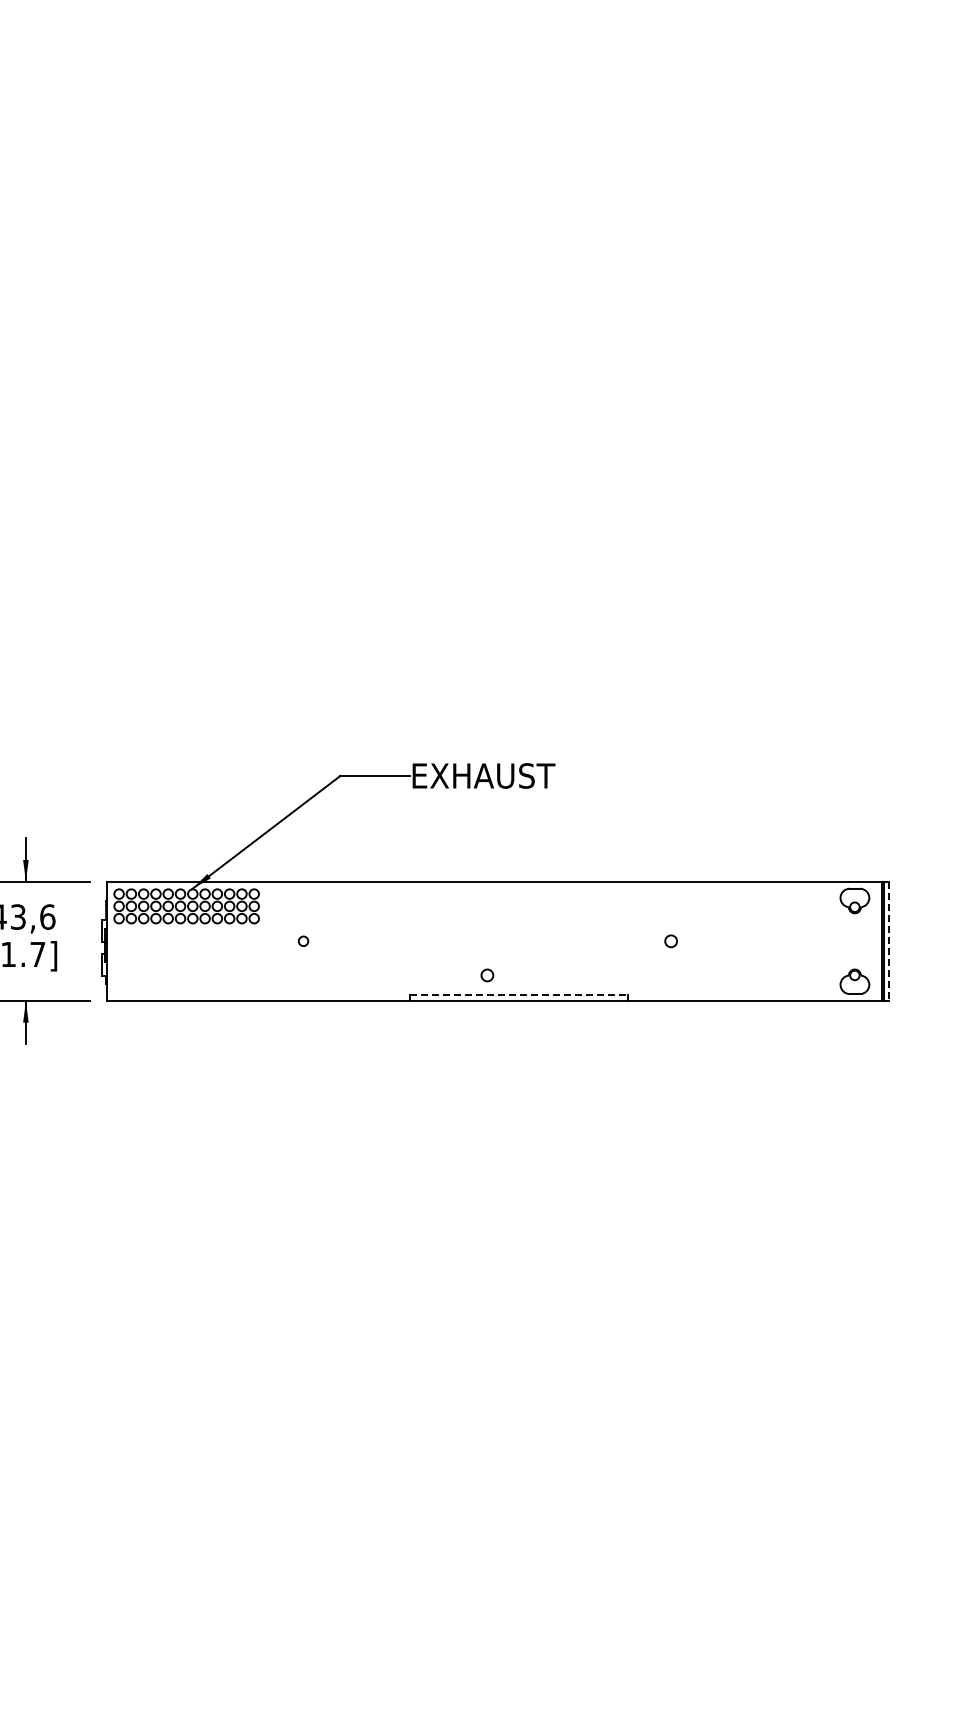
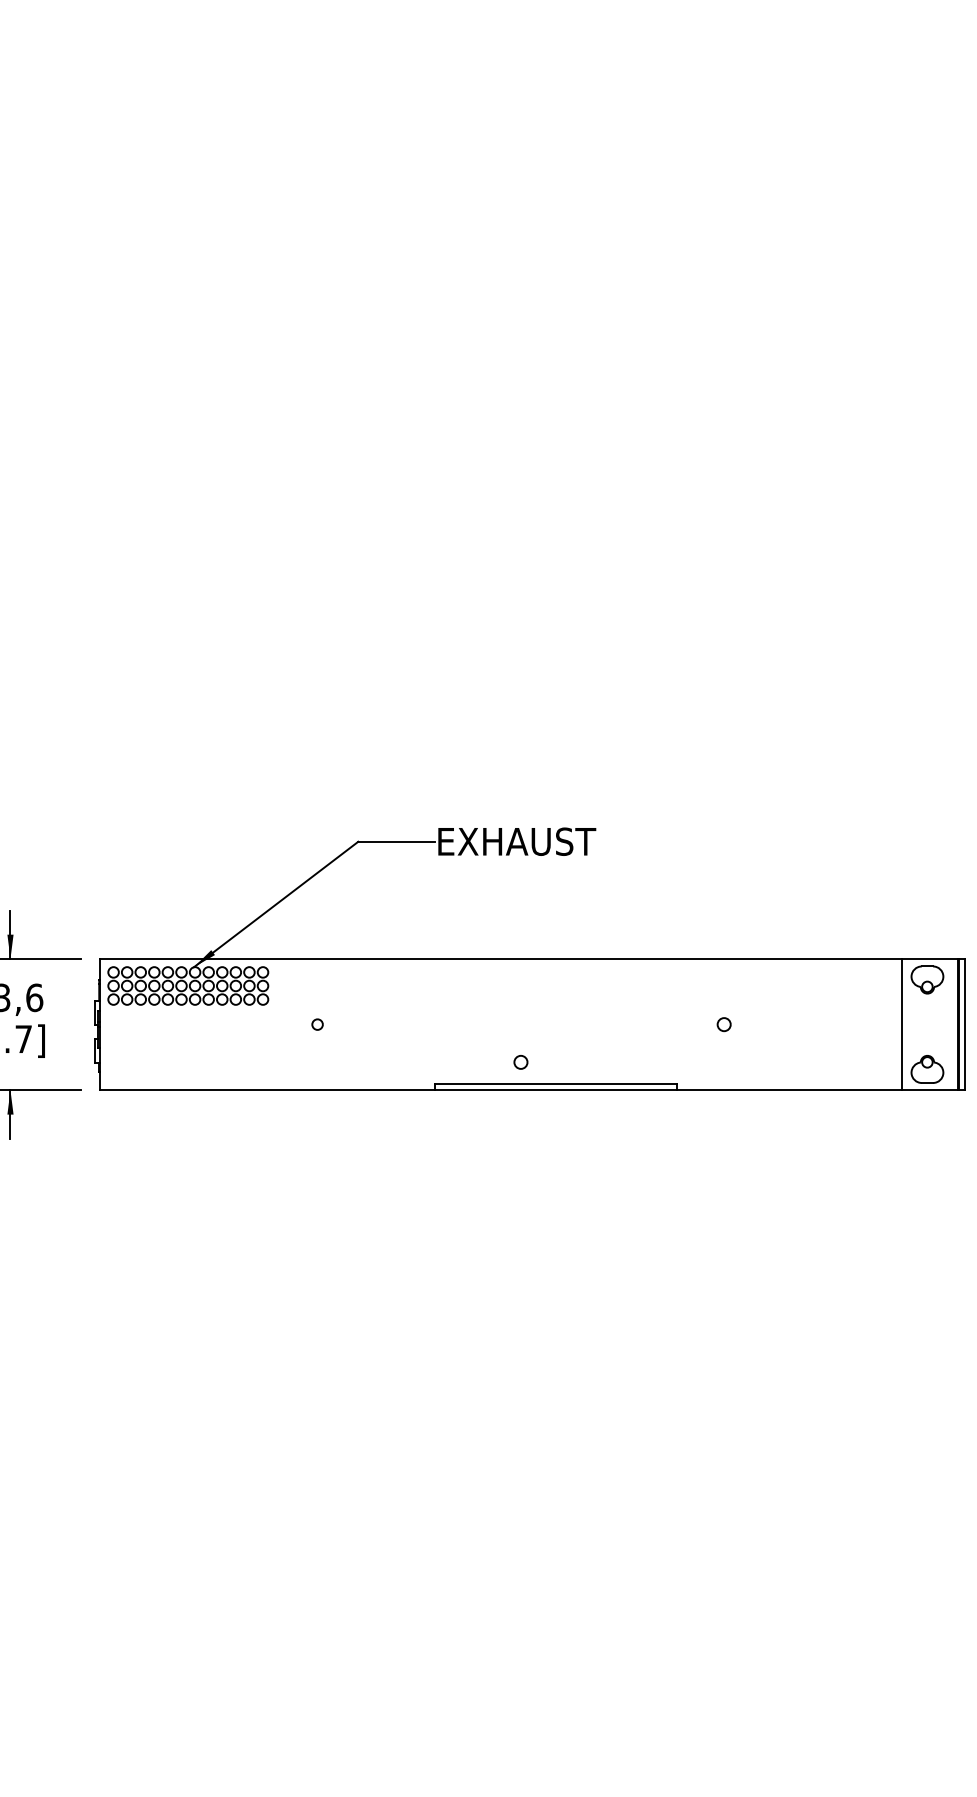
line: (832, 940) -> (902, 1023), added
line: (889, 941) -> (965, 1024), dashed -> solid
line: (519, 994) -> (556, 1083), dashed -> solid

